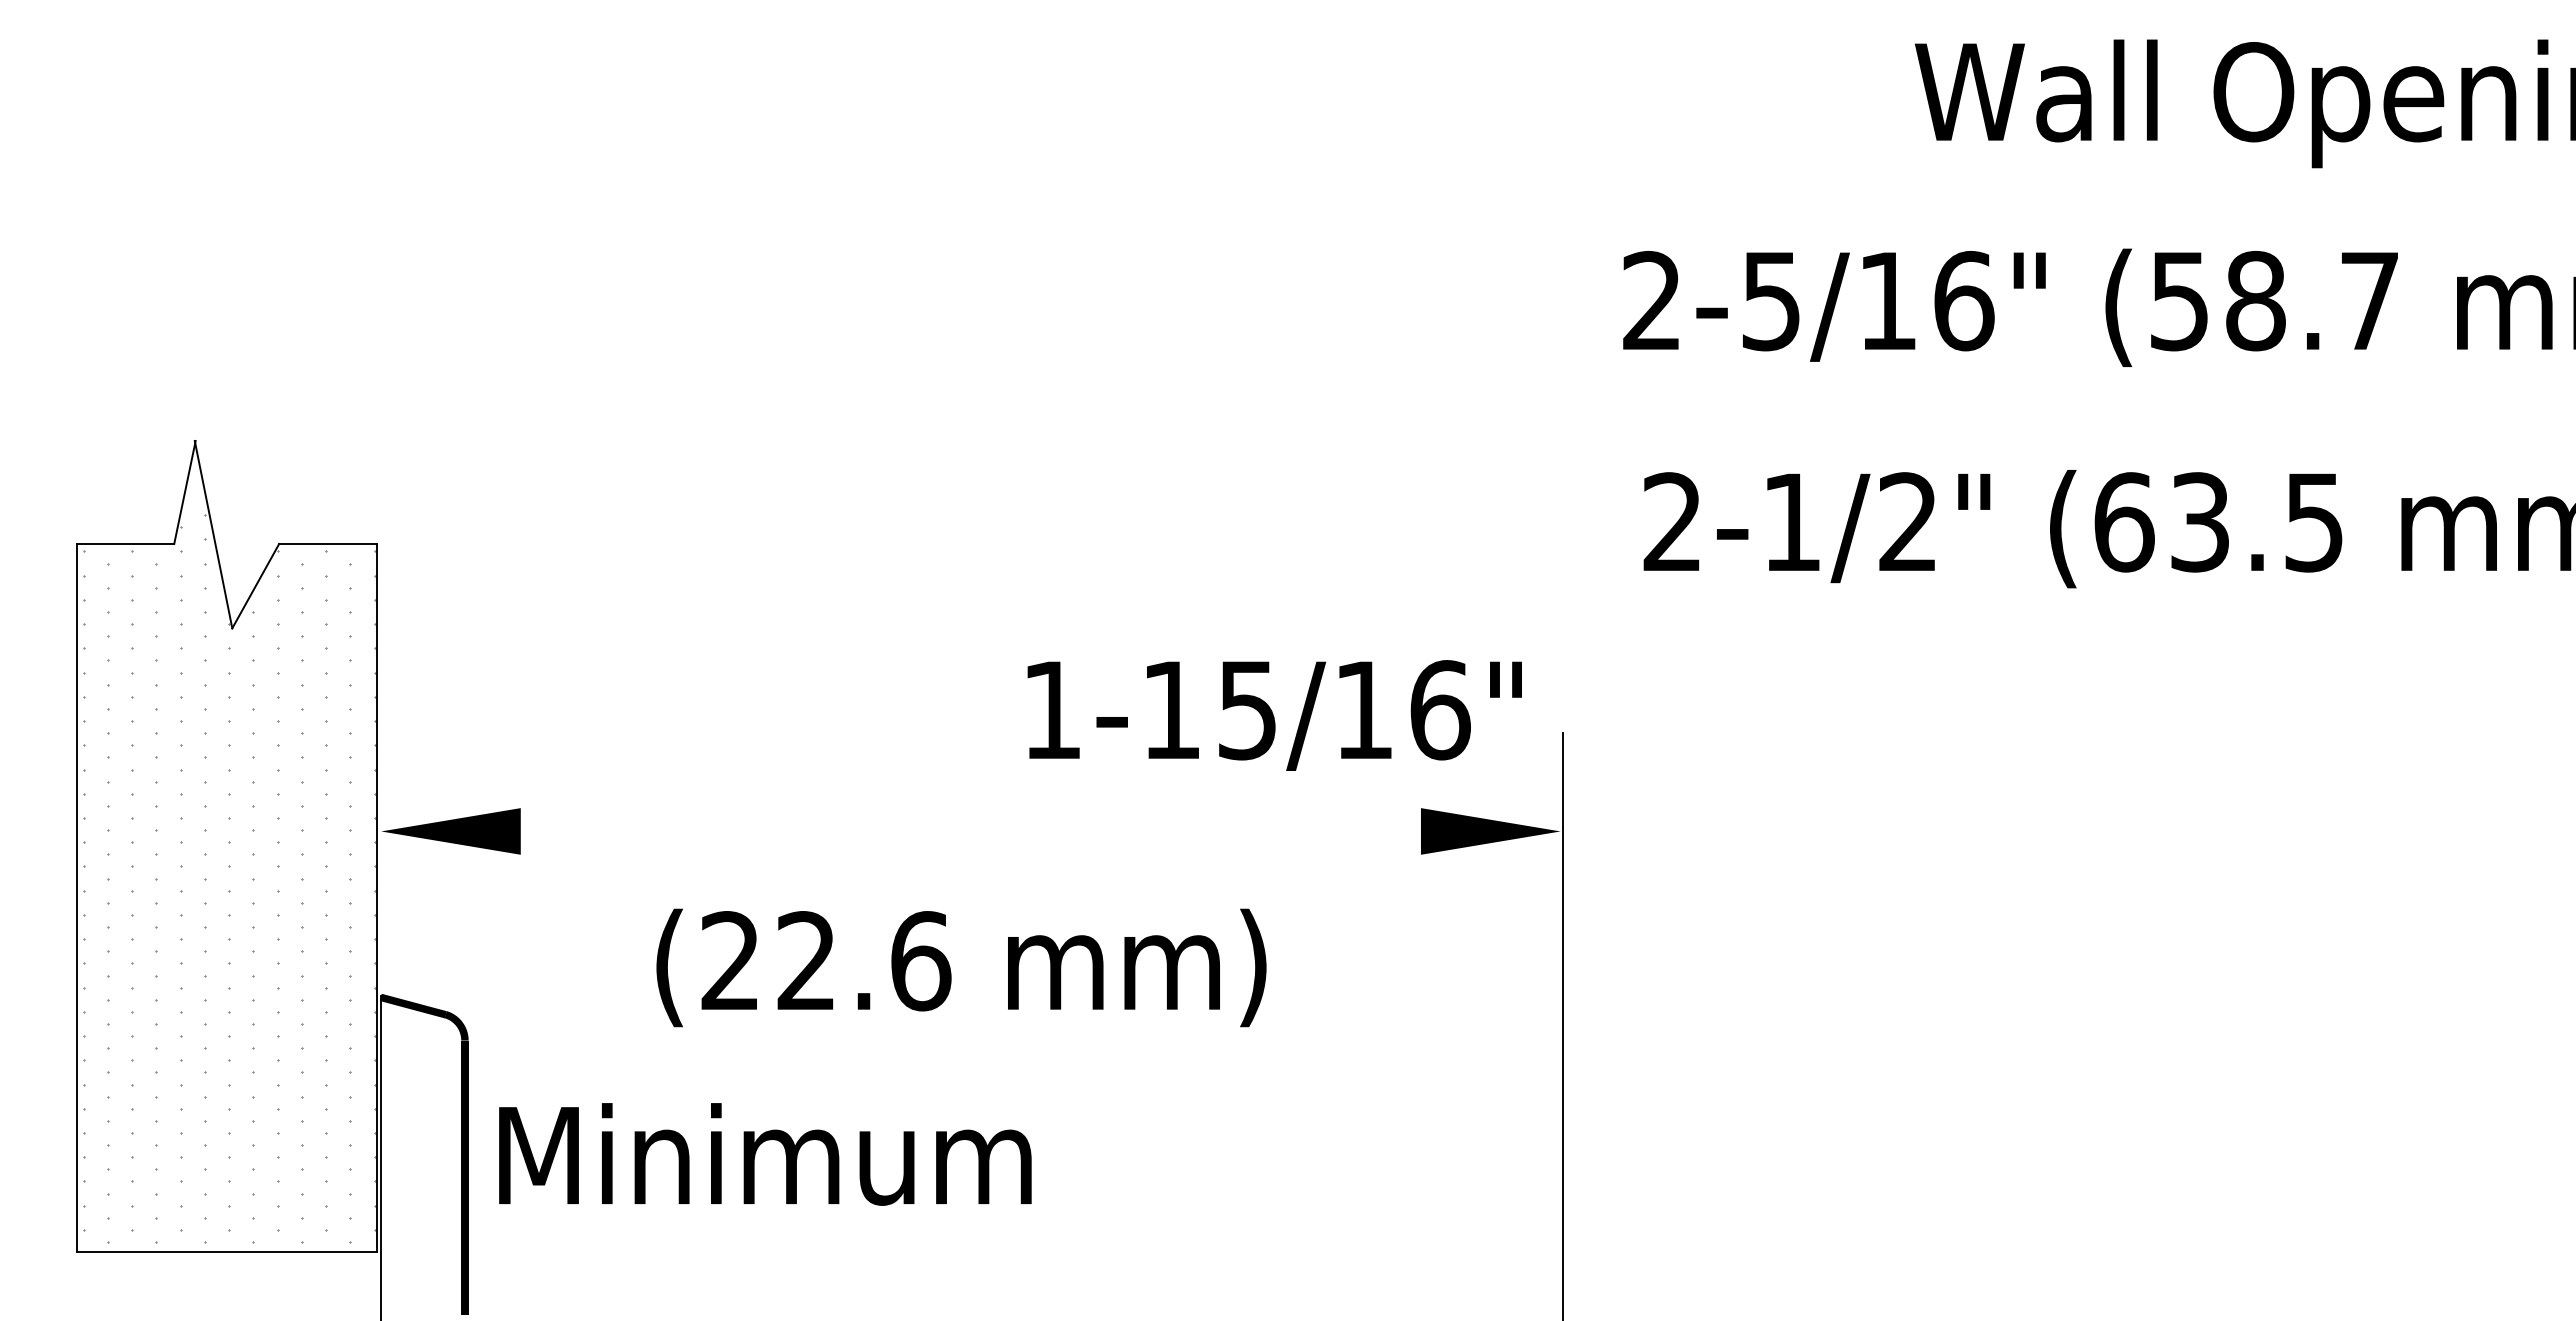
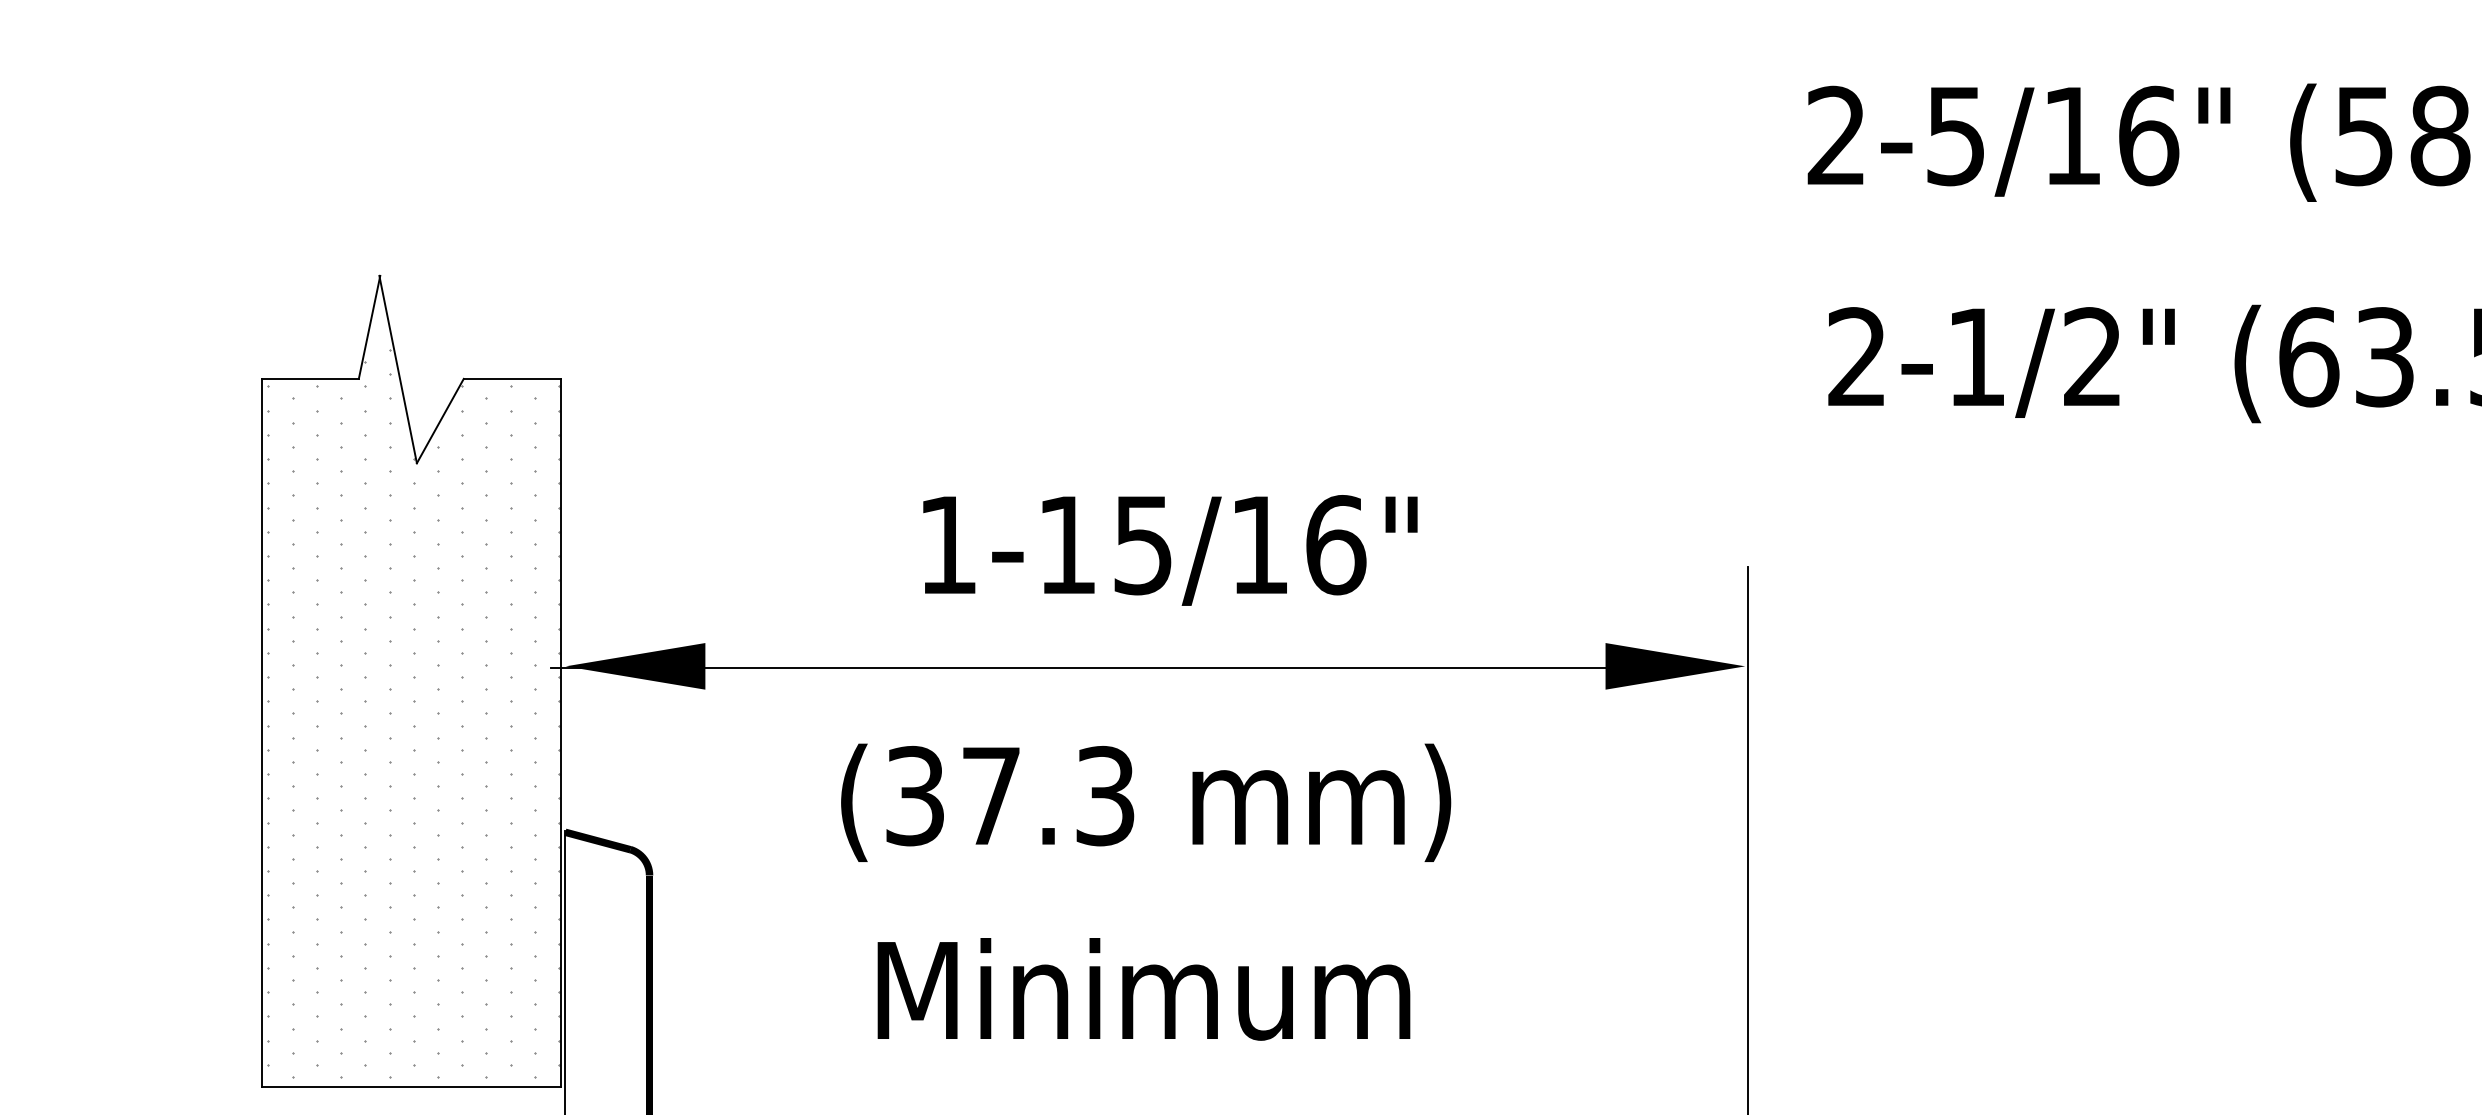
text: (1274, 715) -> (1170, 550), moved
line: (903, 832) -> (1088, 667), added
text: (826, 961) -> (1011, 796), (22.6 -> (37.3
text: (765, 1154) -> (1144, 989), moved

